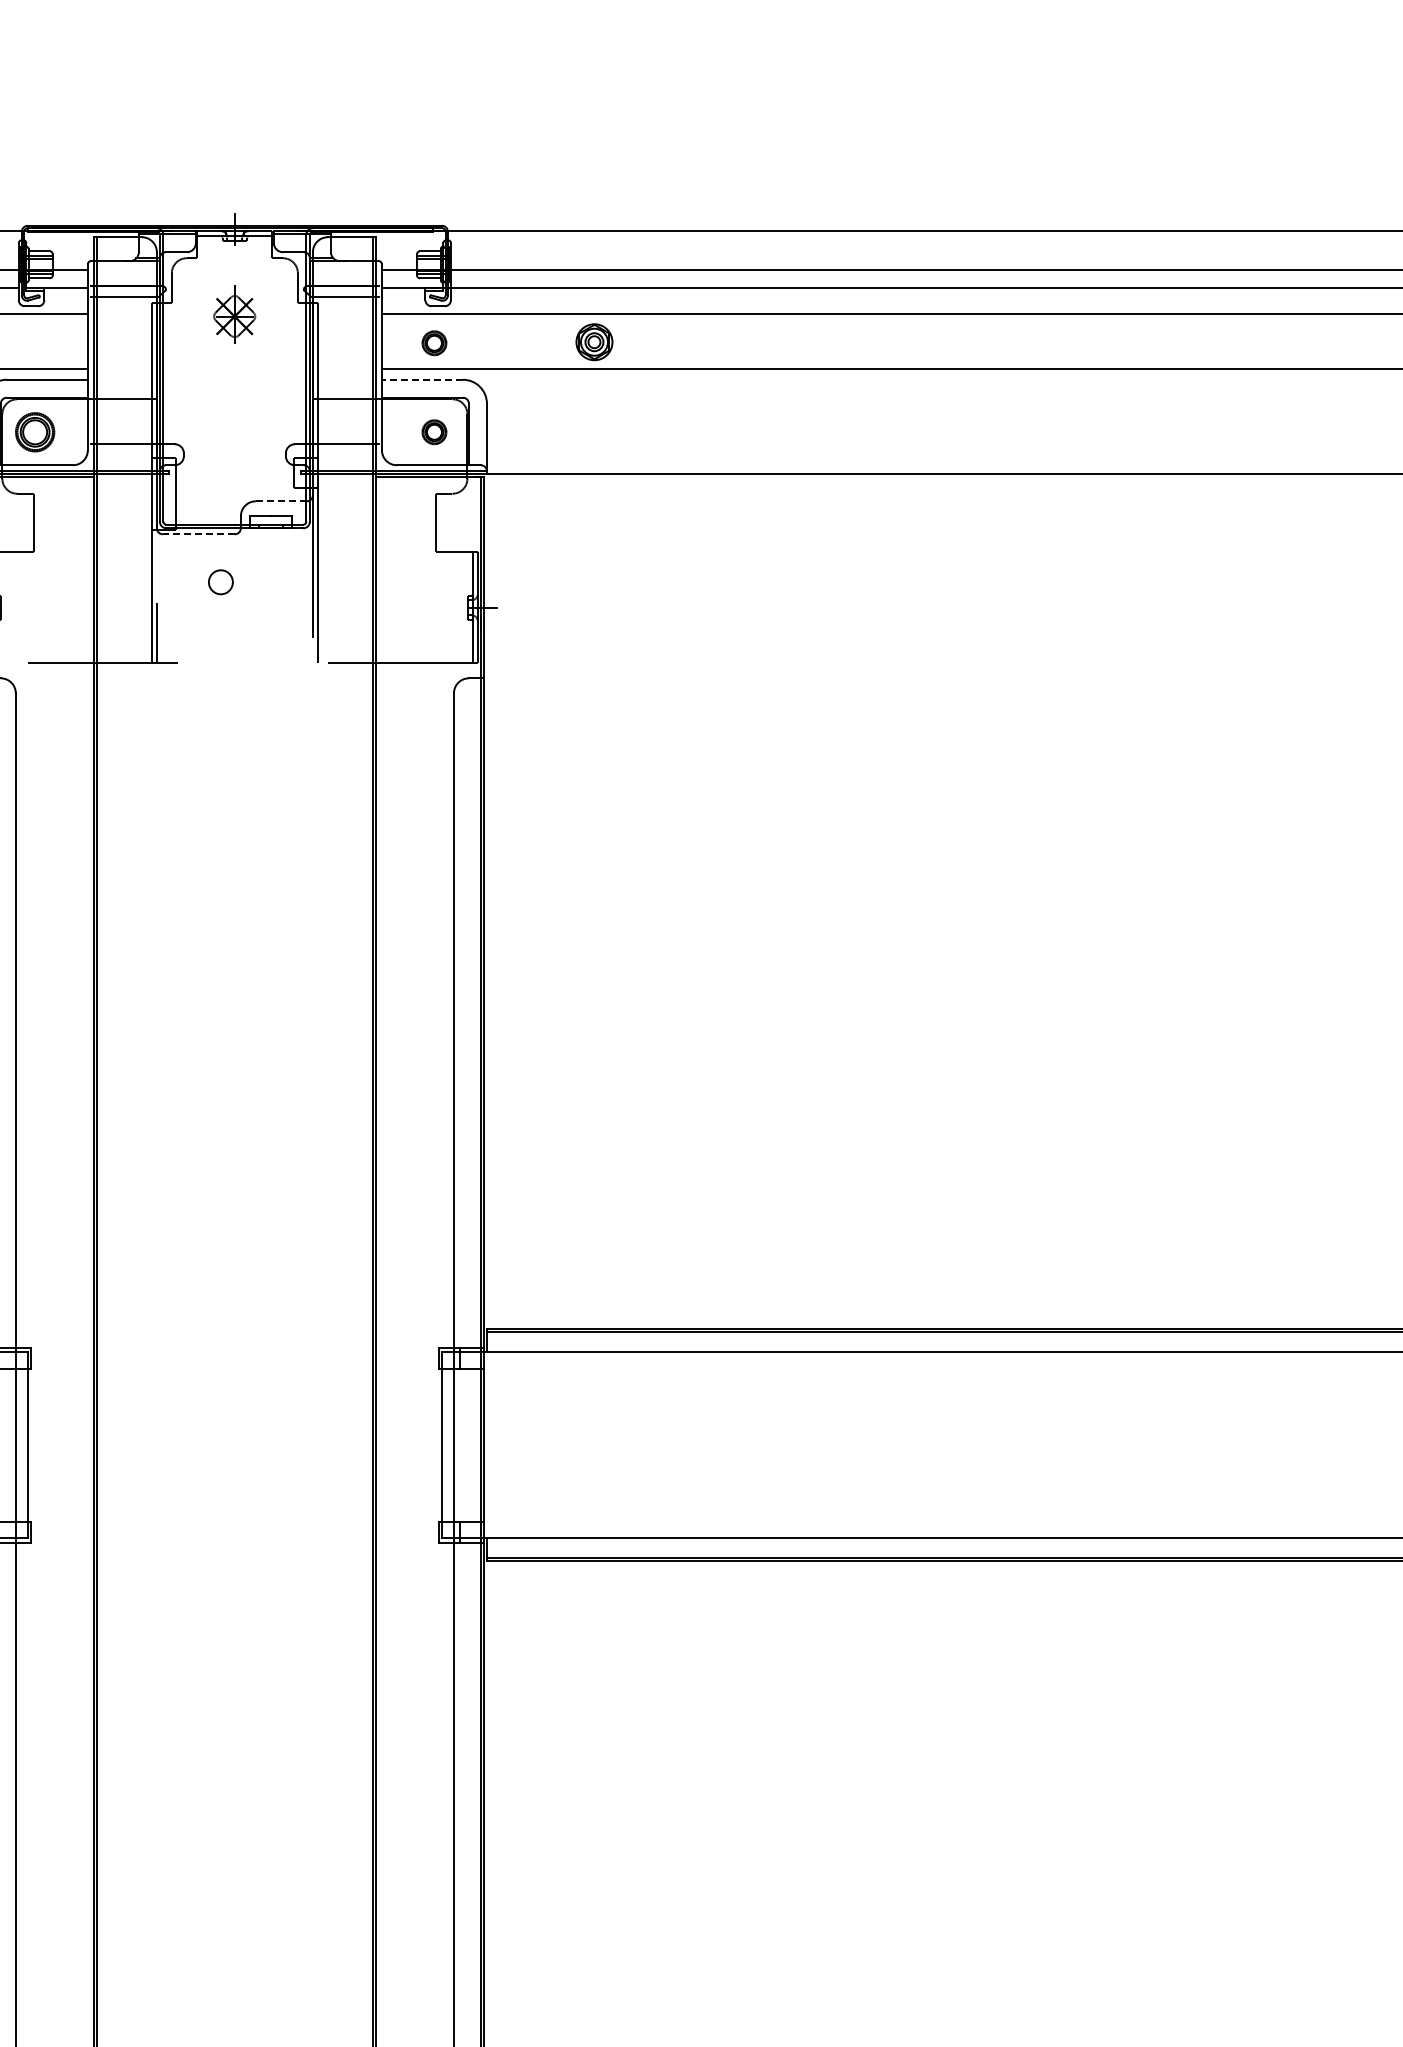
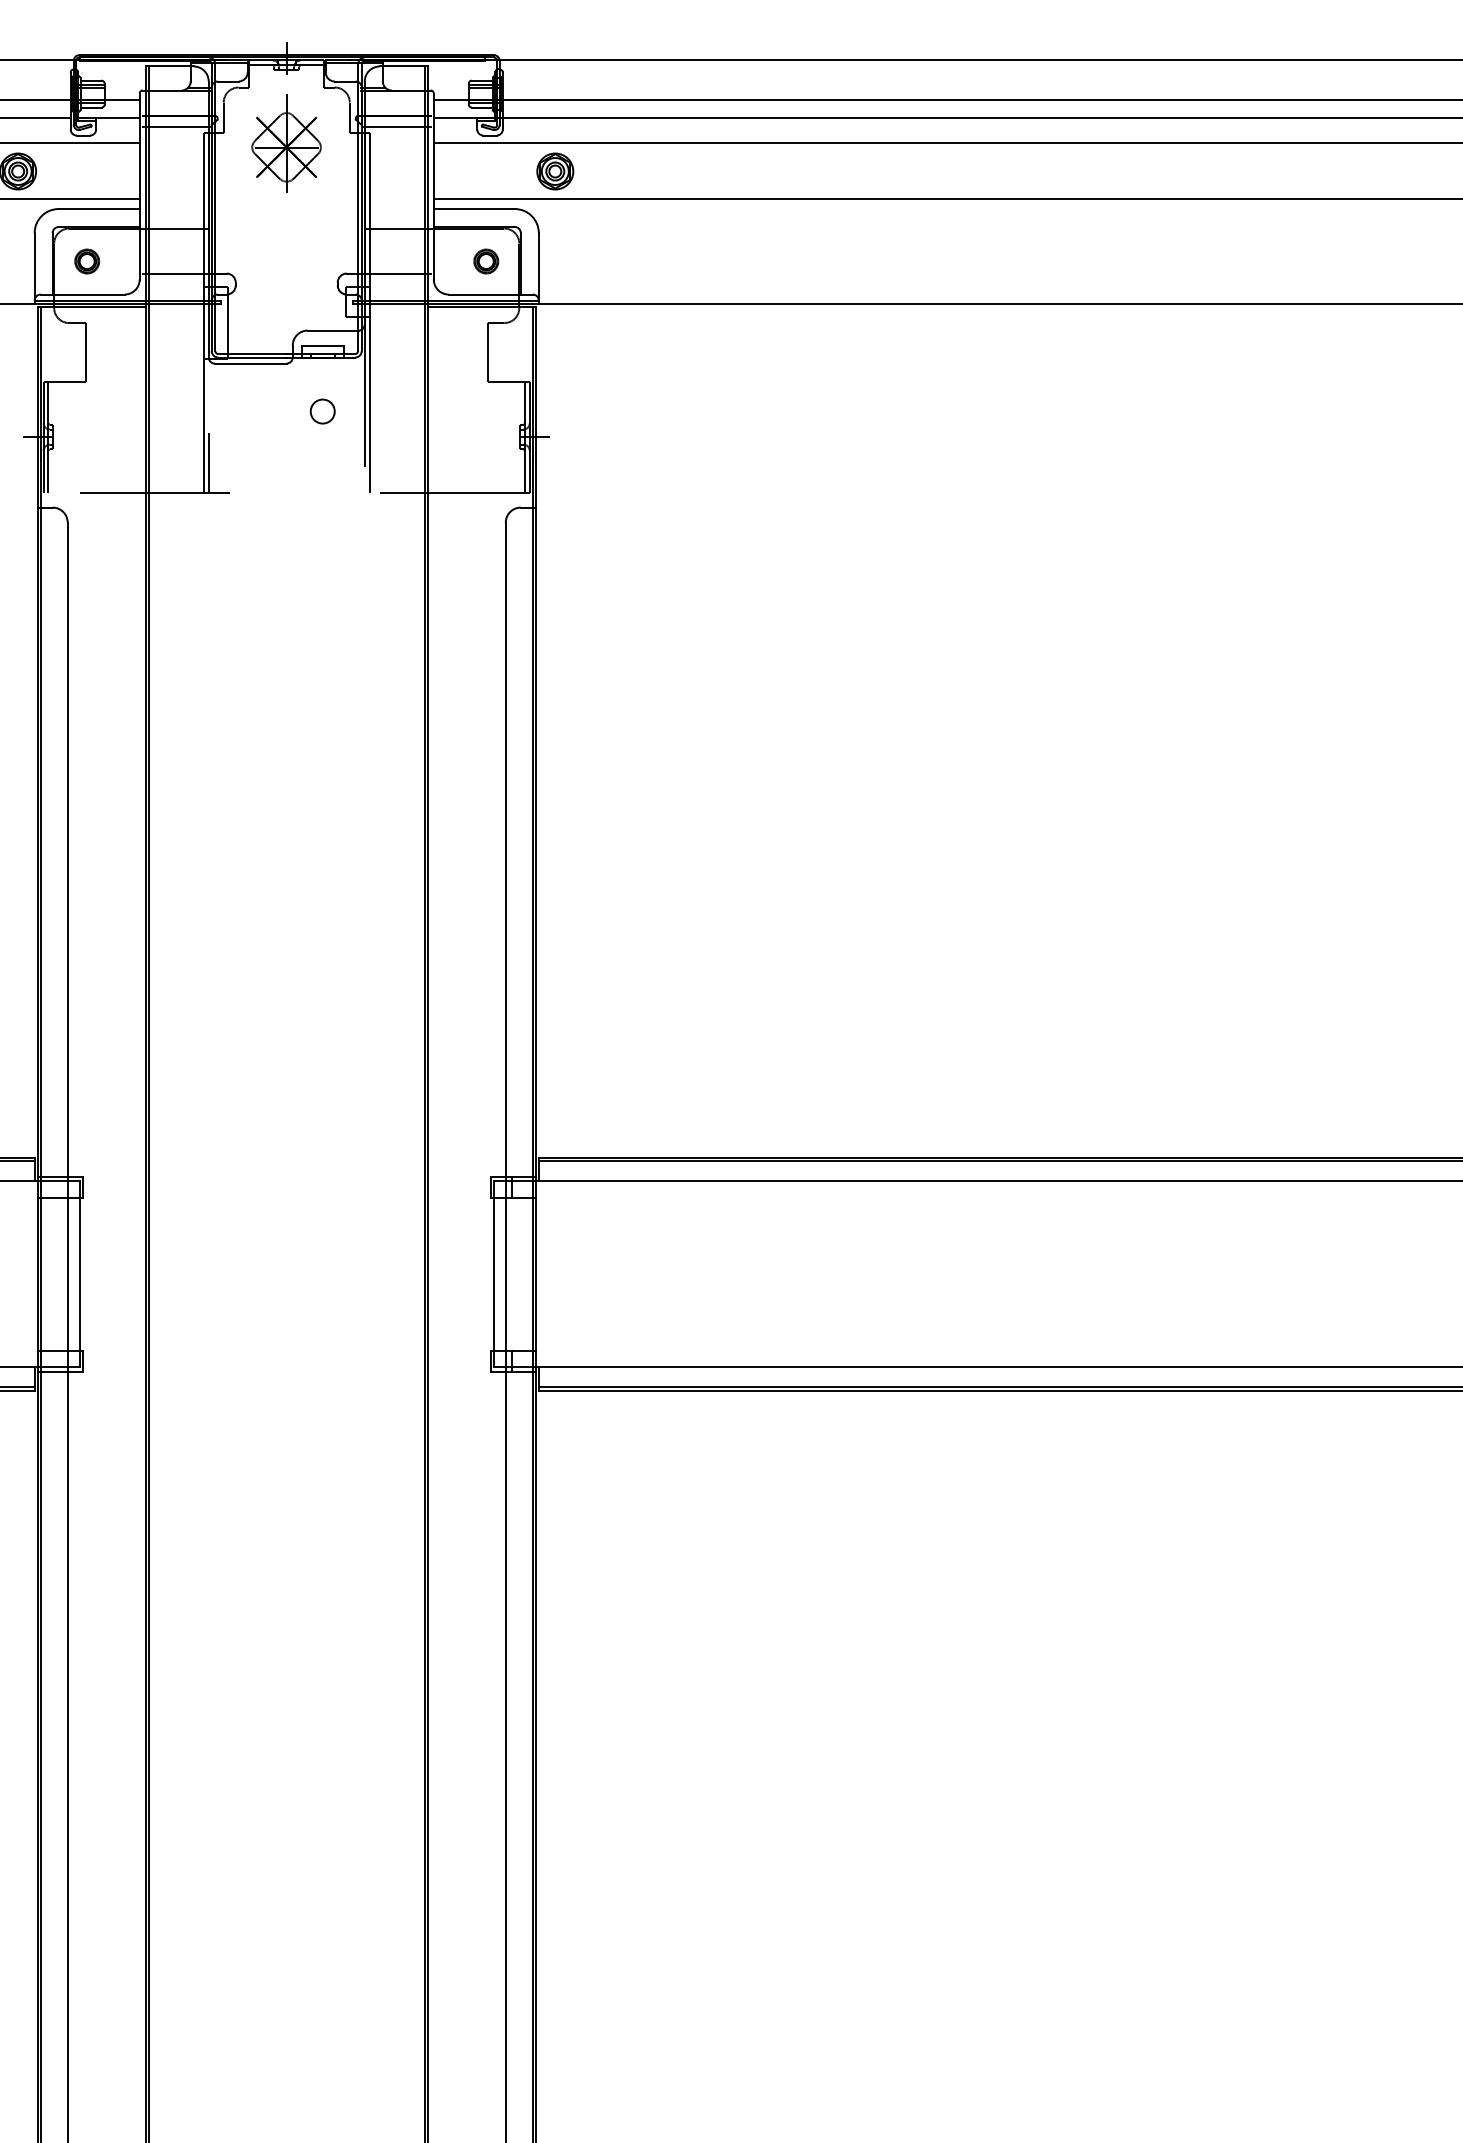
part: (234, 314) -> (286, 143), size x1.67
part: (594, 342) -> (555, 171), moved
part: (434, 343) -> (486, 172), removed
line: (422, 380) -> (474, 209), dashed -> solid
part: (35, 432) -> (87, 261), size x0.62
line: (281, 501) -> (333, 330), dashed -> solid
line: (198, 534) -> (250, 363), dashed -> solid
circle: (220, 582) -> (322, 411), moved

